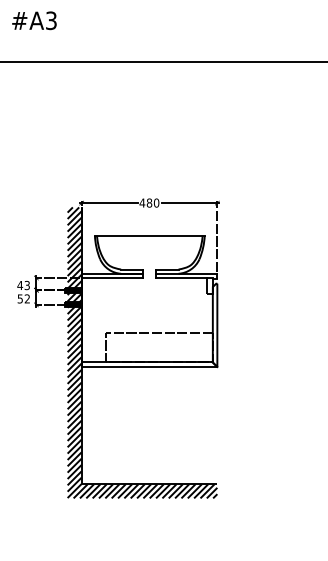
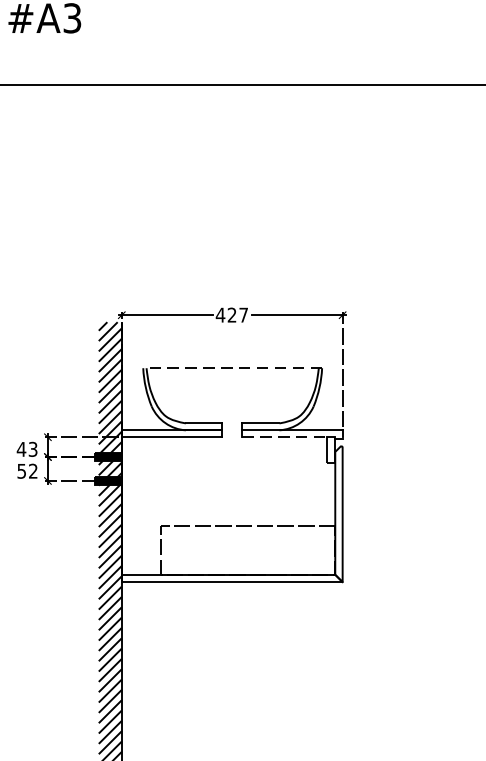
text: (152, 202) -> (237, 314), 480 -> 427
line: (149, 235) -> (232, 367), solid -> dashed
line: (181, 278) -> (284, 437), solid -> dashed

